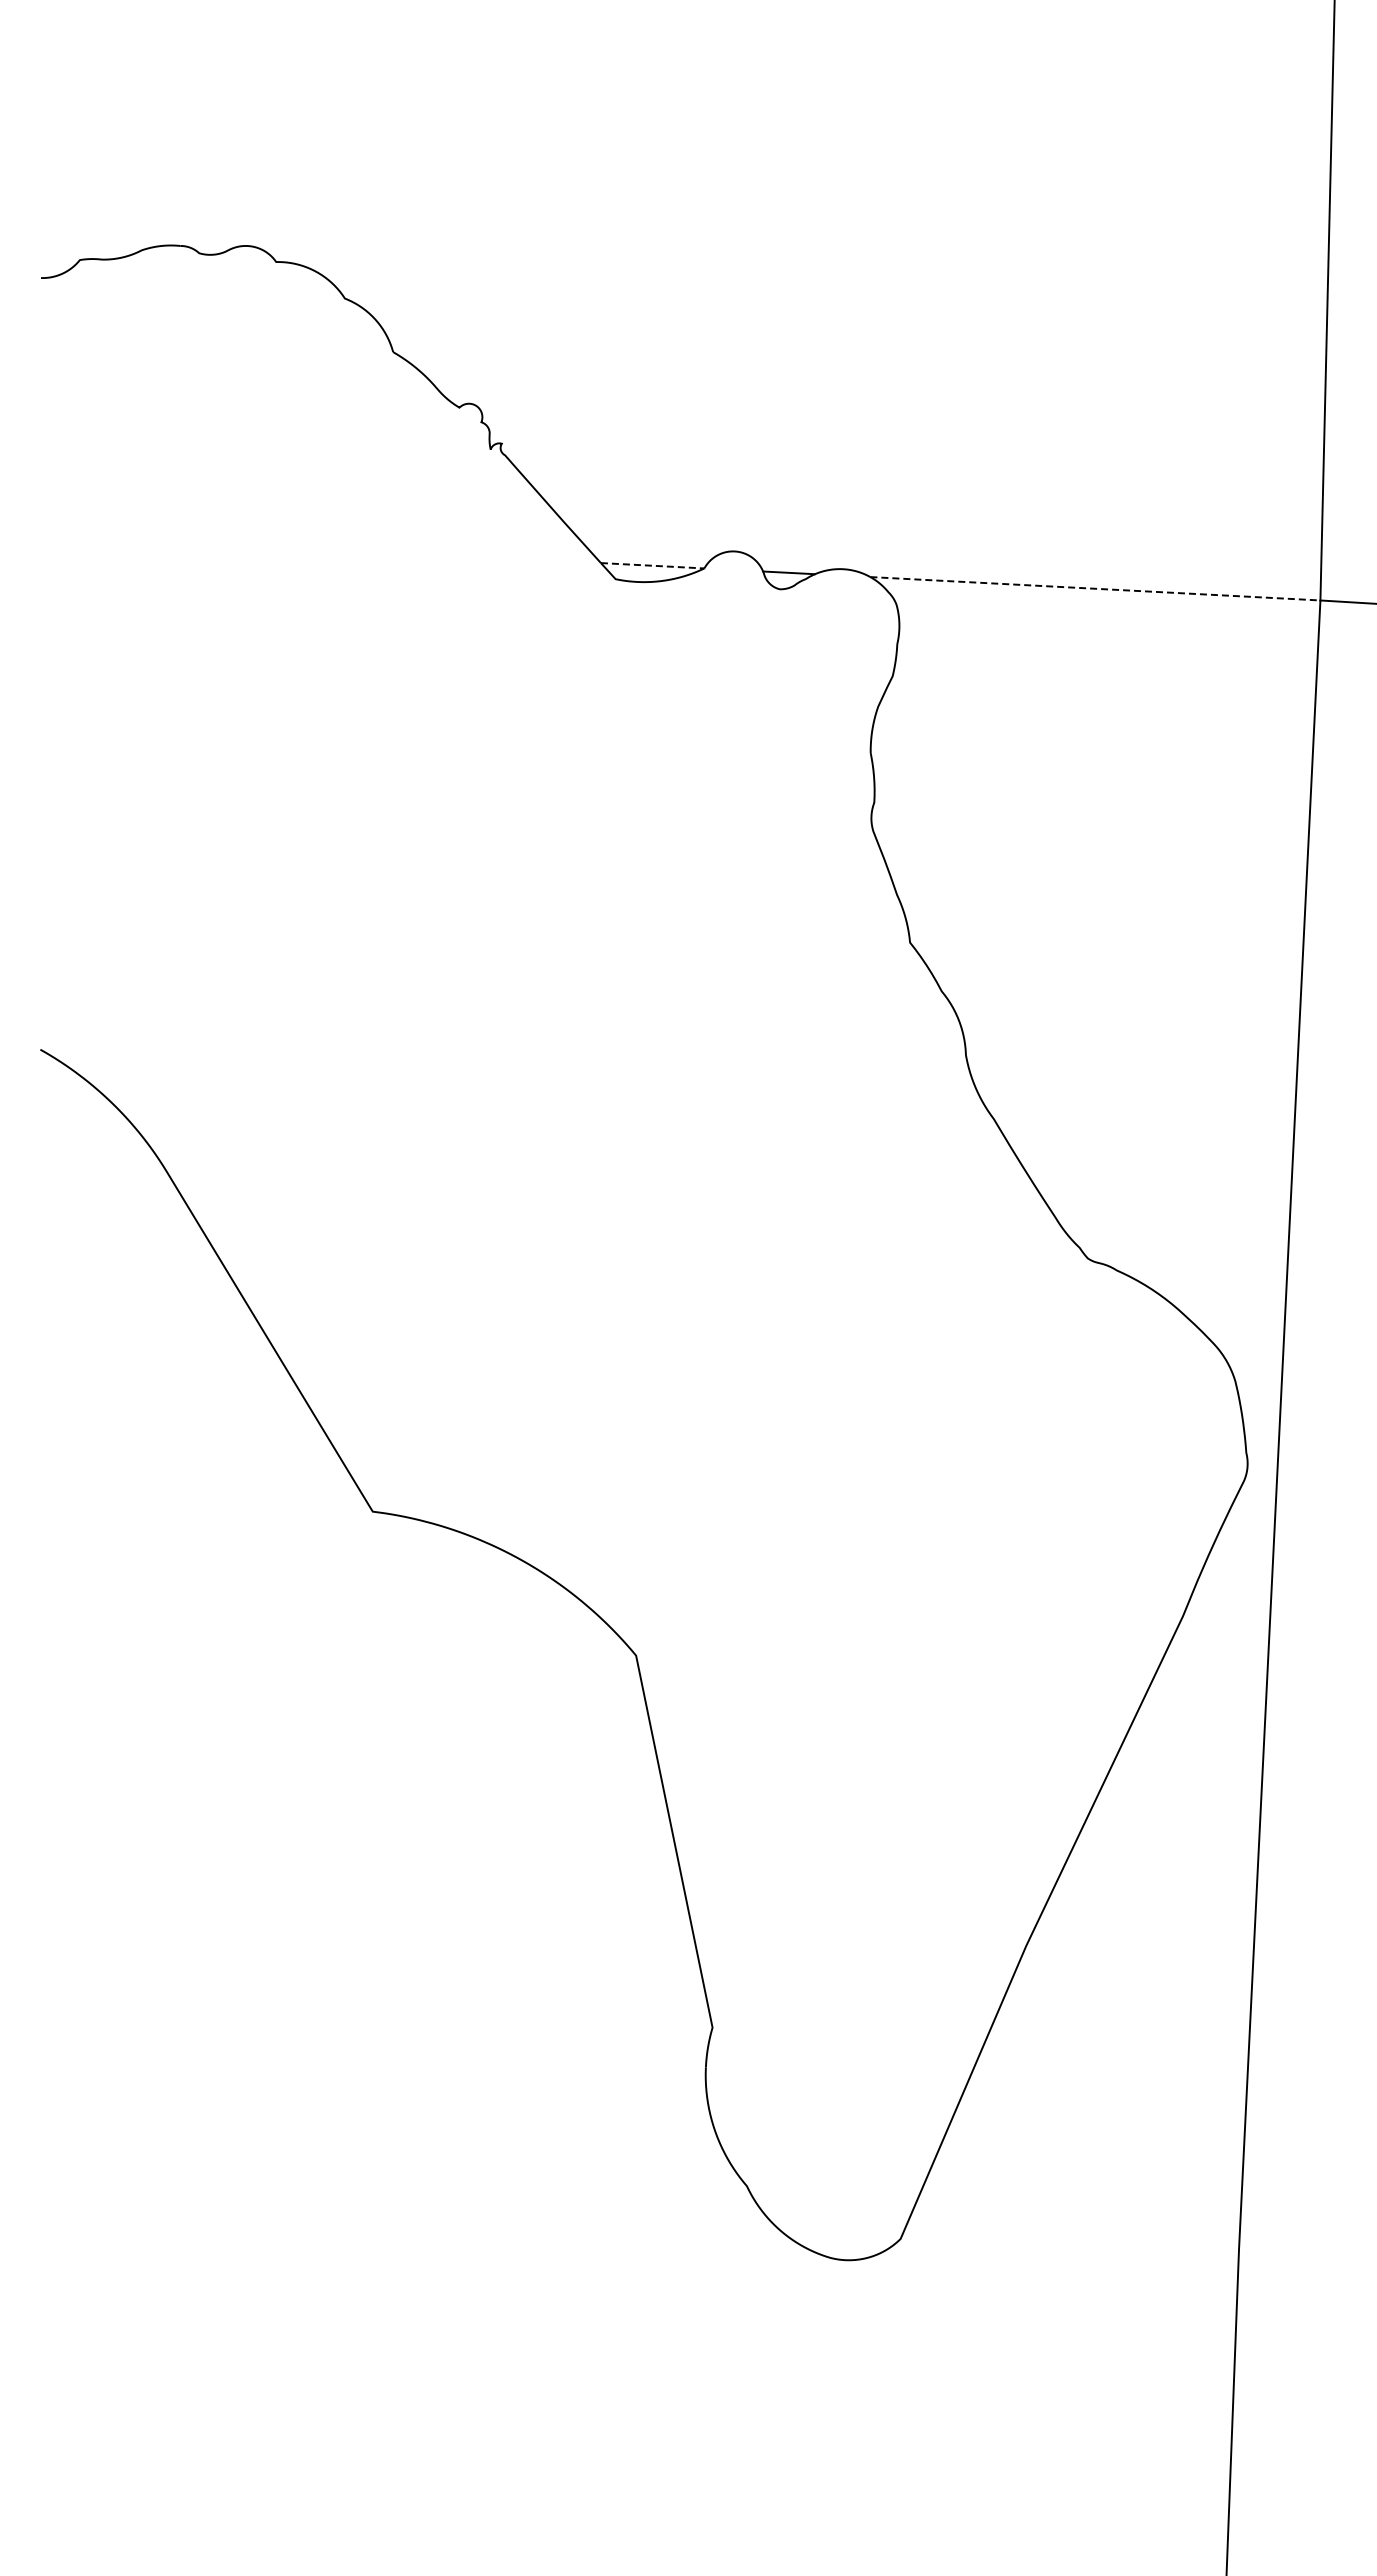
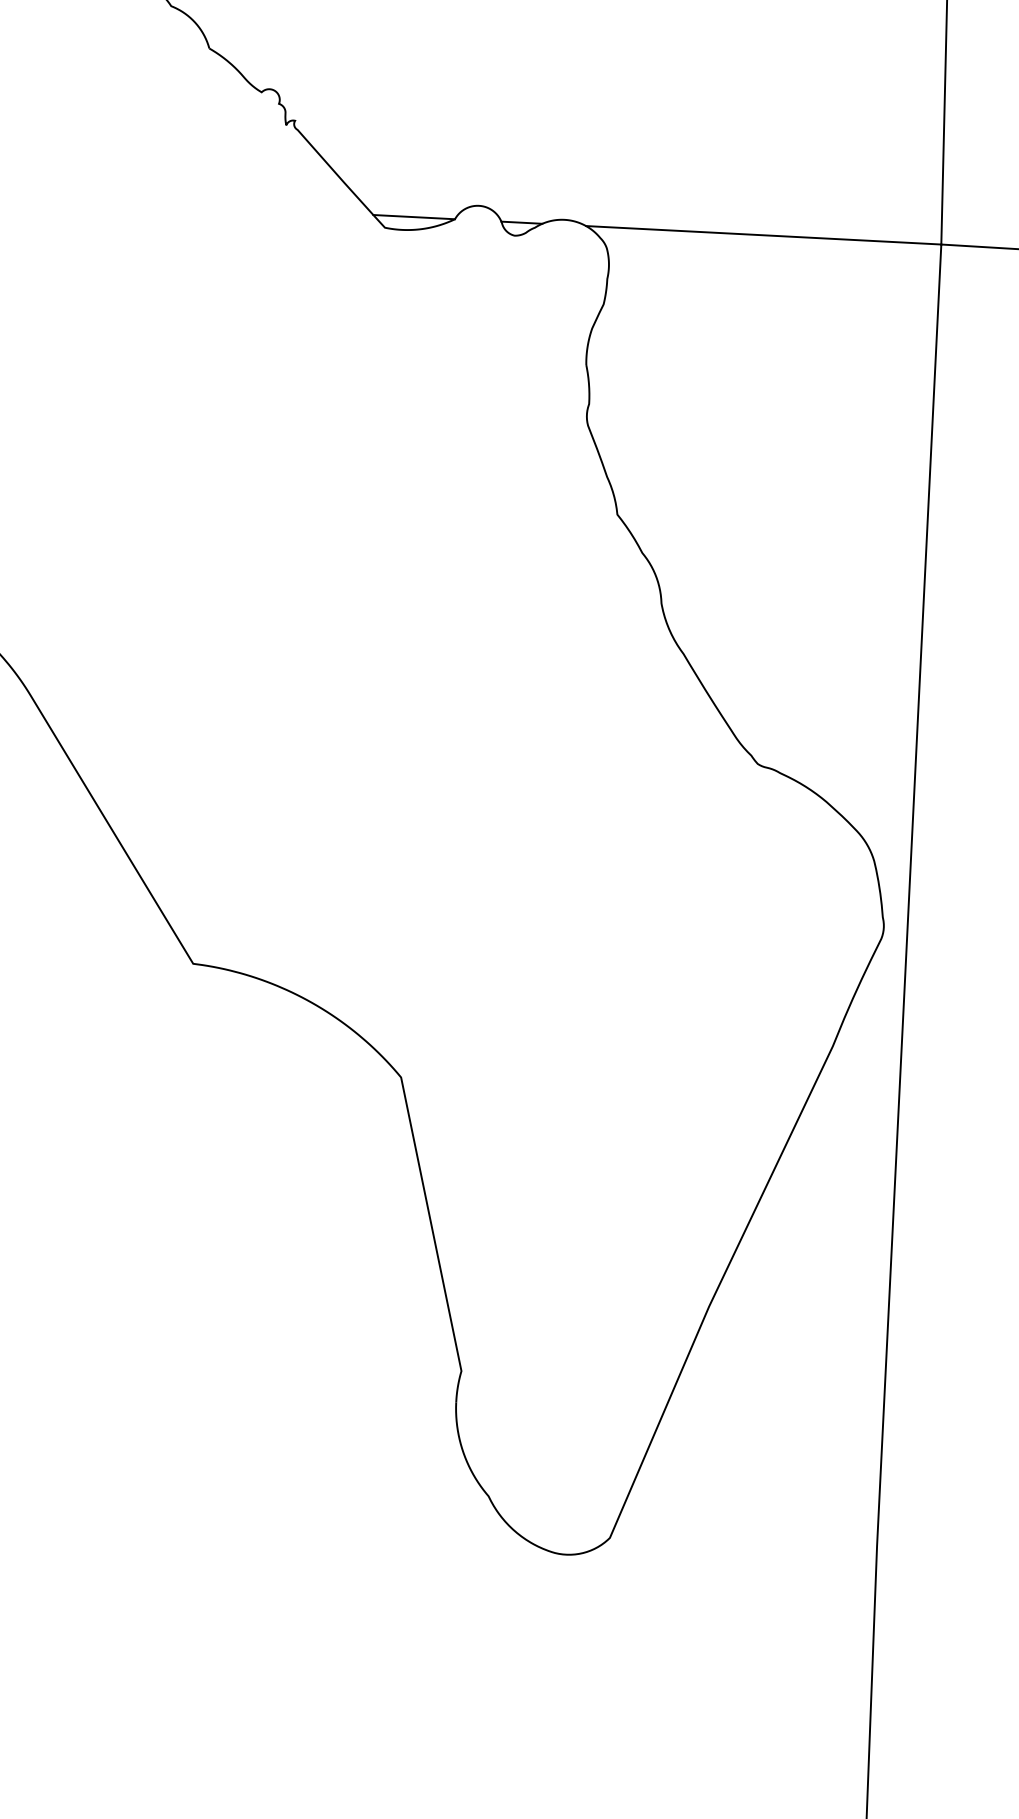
line: (652, 565) -> (414, 216), dashed -> solid
line: (1095, 588) -> (763, 235), dashed -> solid

